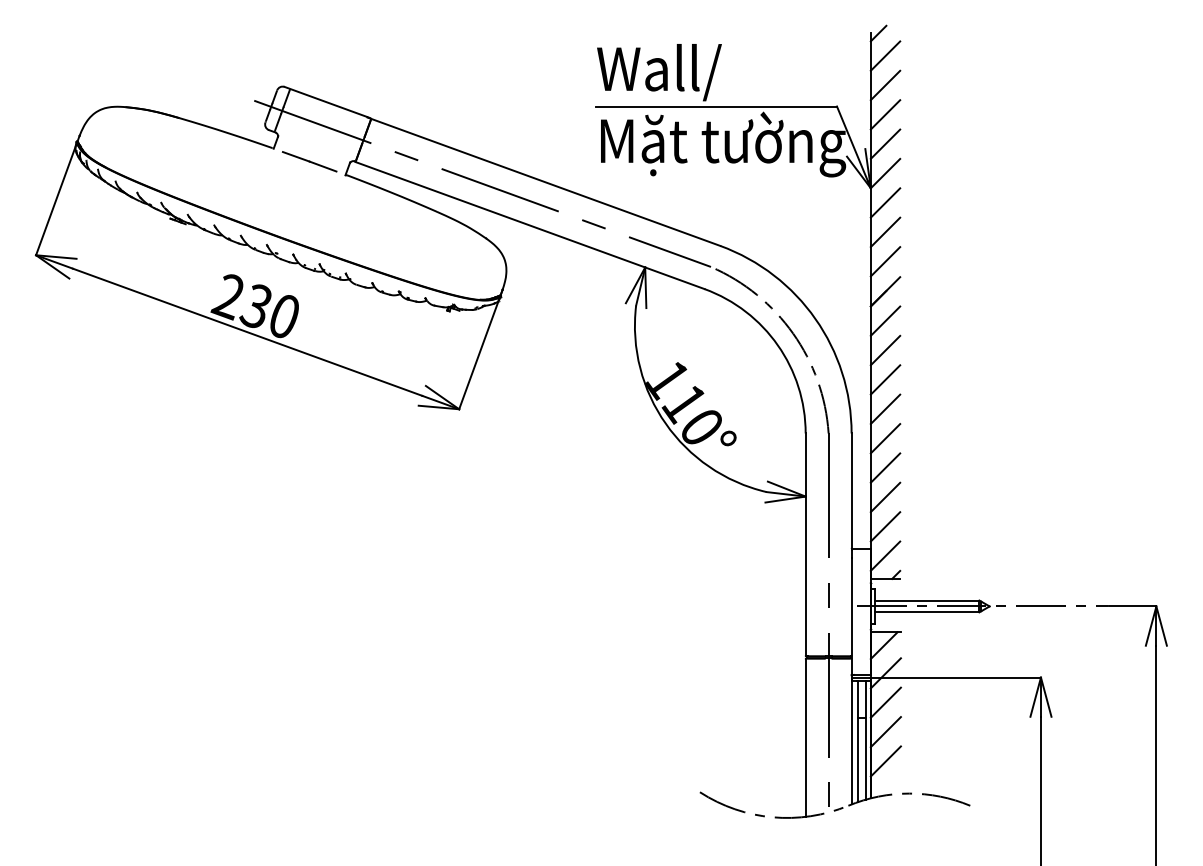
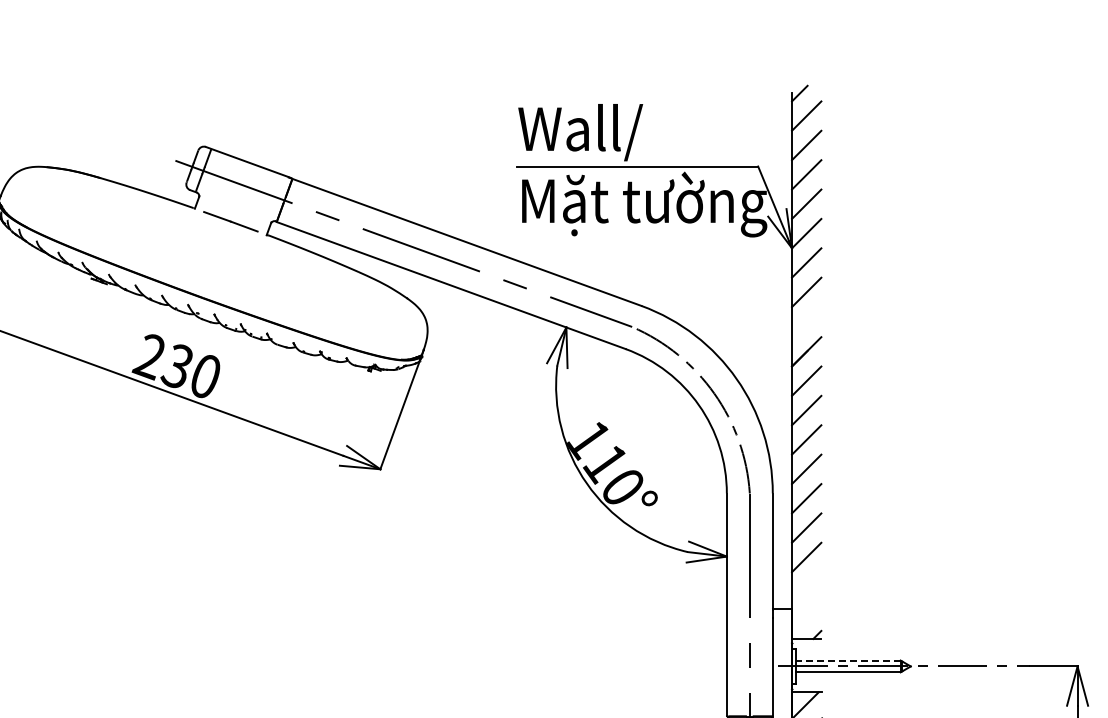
line: (885, 261) -> (806, 321), removed
line: (885, 526) -> (806, 586), removed
line: (885, 555) -> (806, 615), removed
line: (926, 600) -> (847, 660), solid -> dashed

